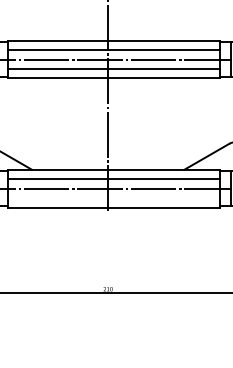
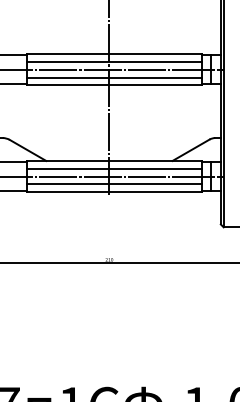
line: (114, 198) -> (114, 184), added

